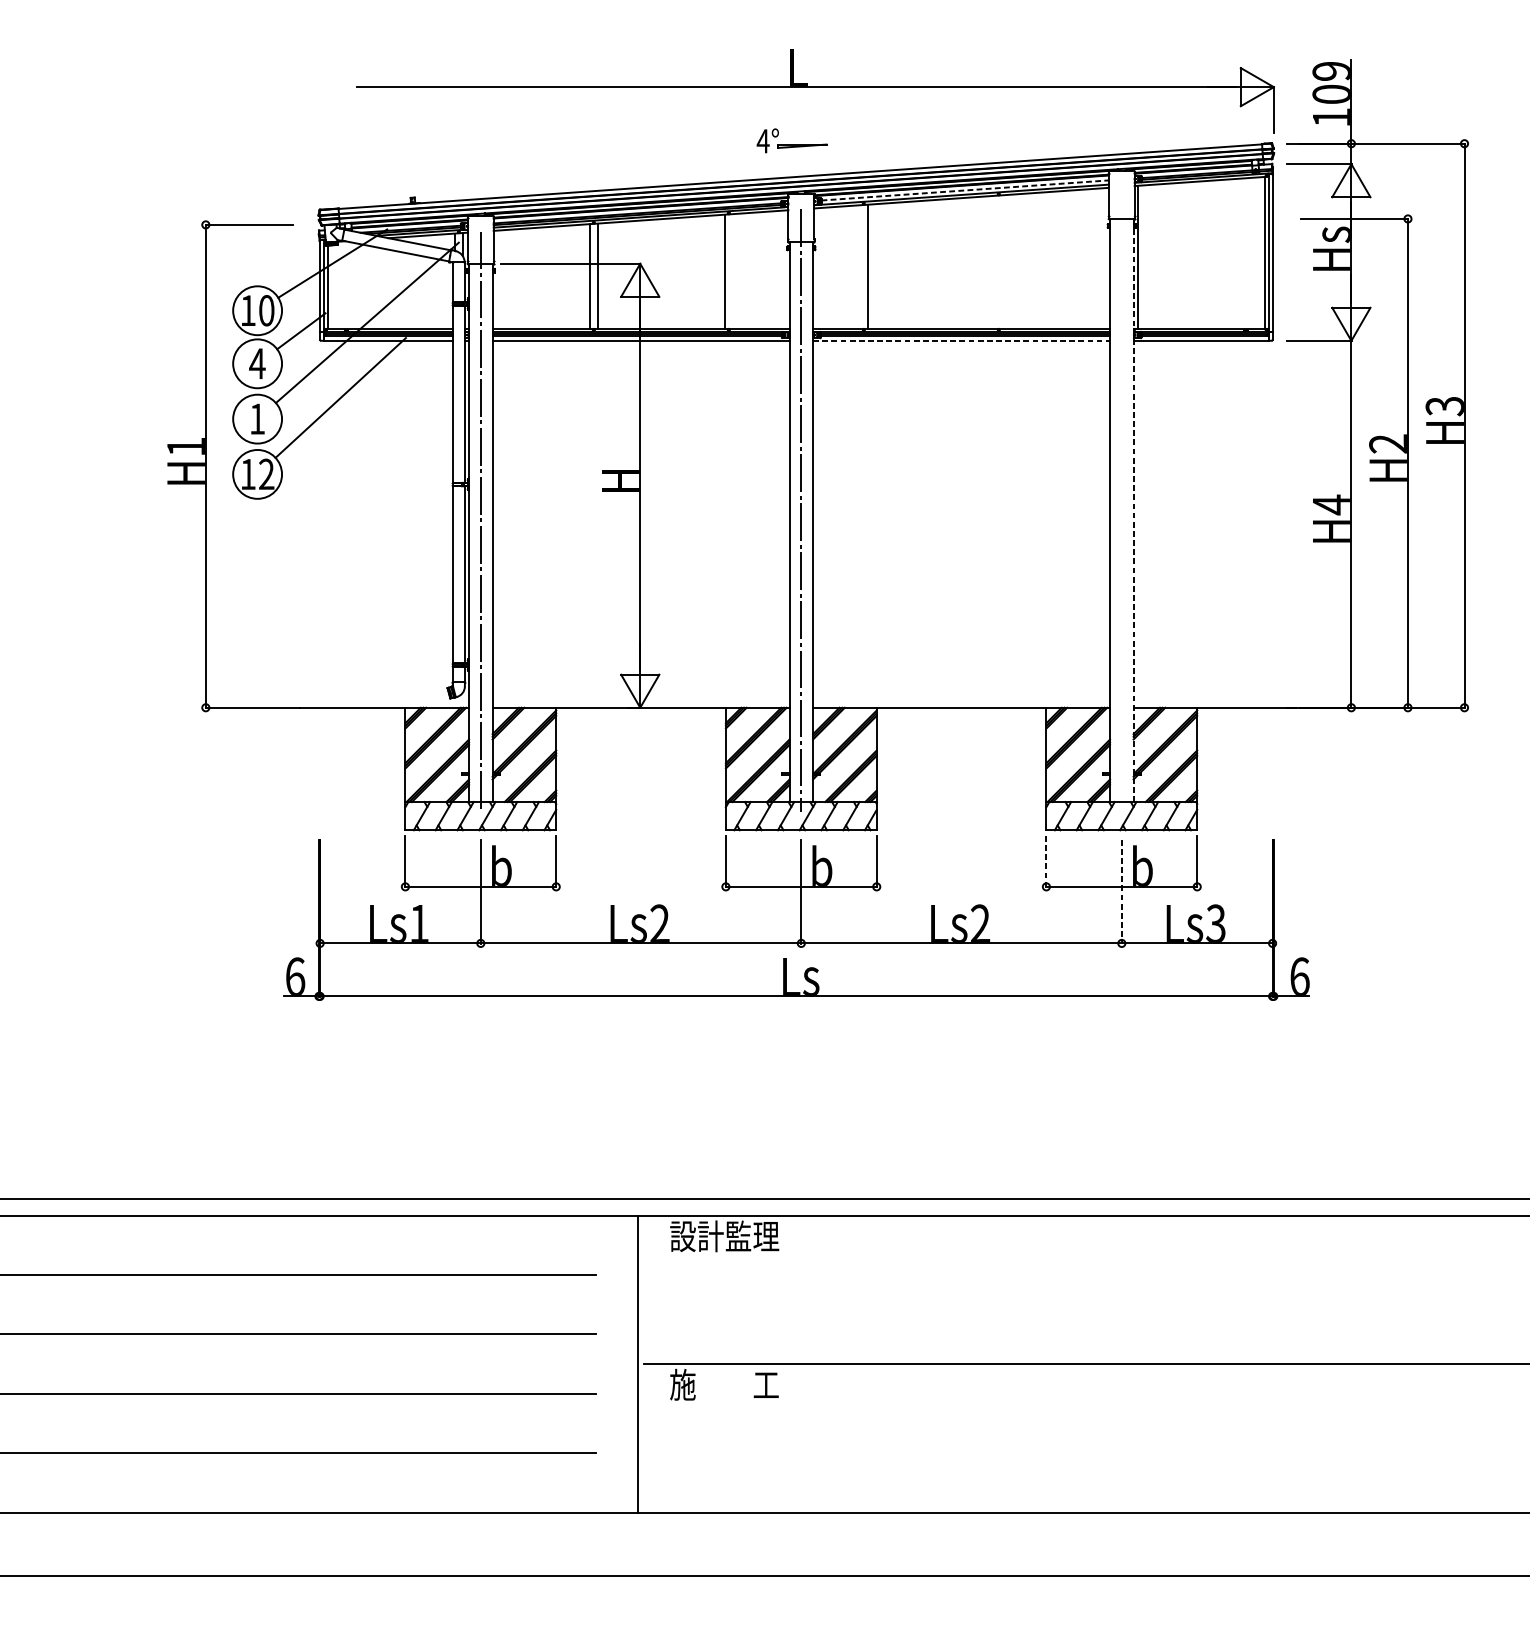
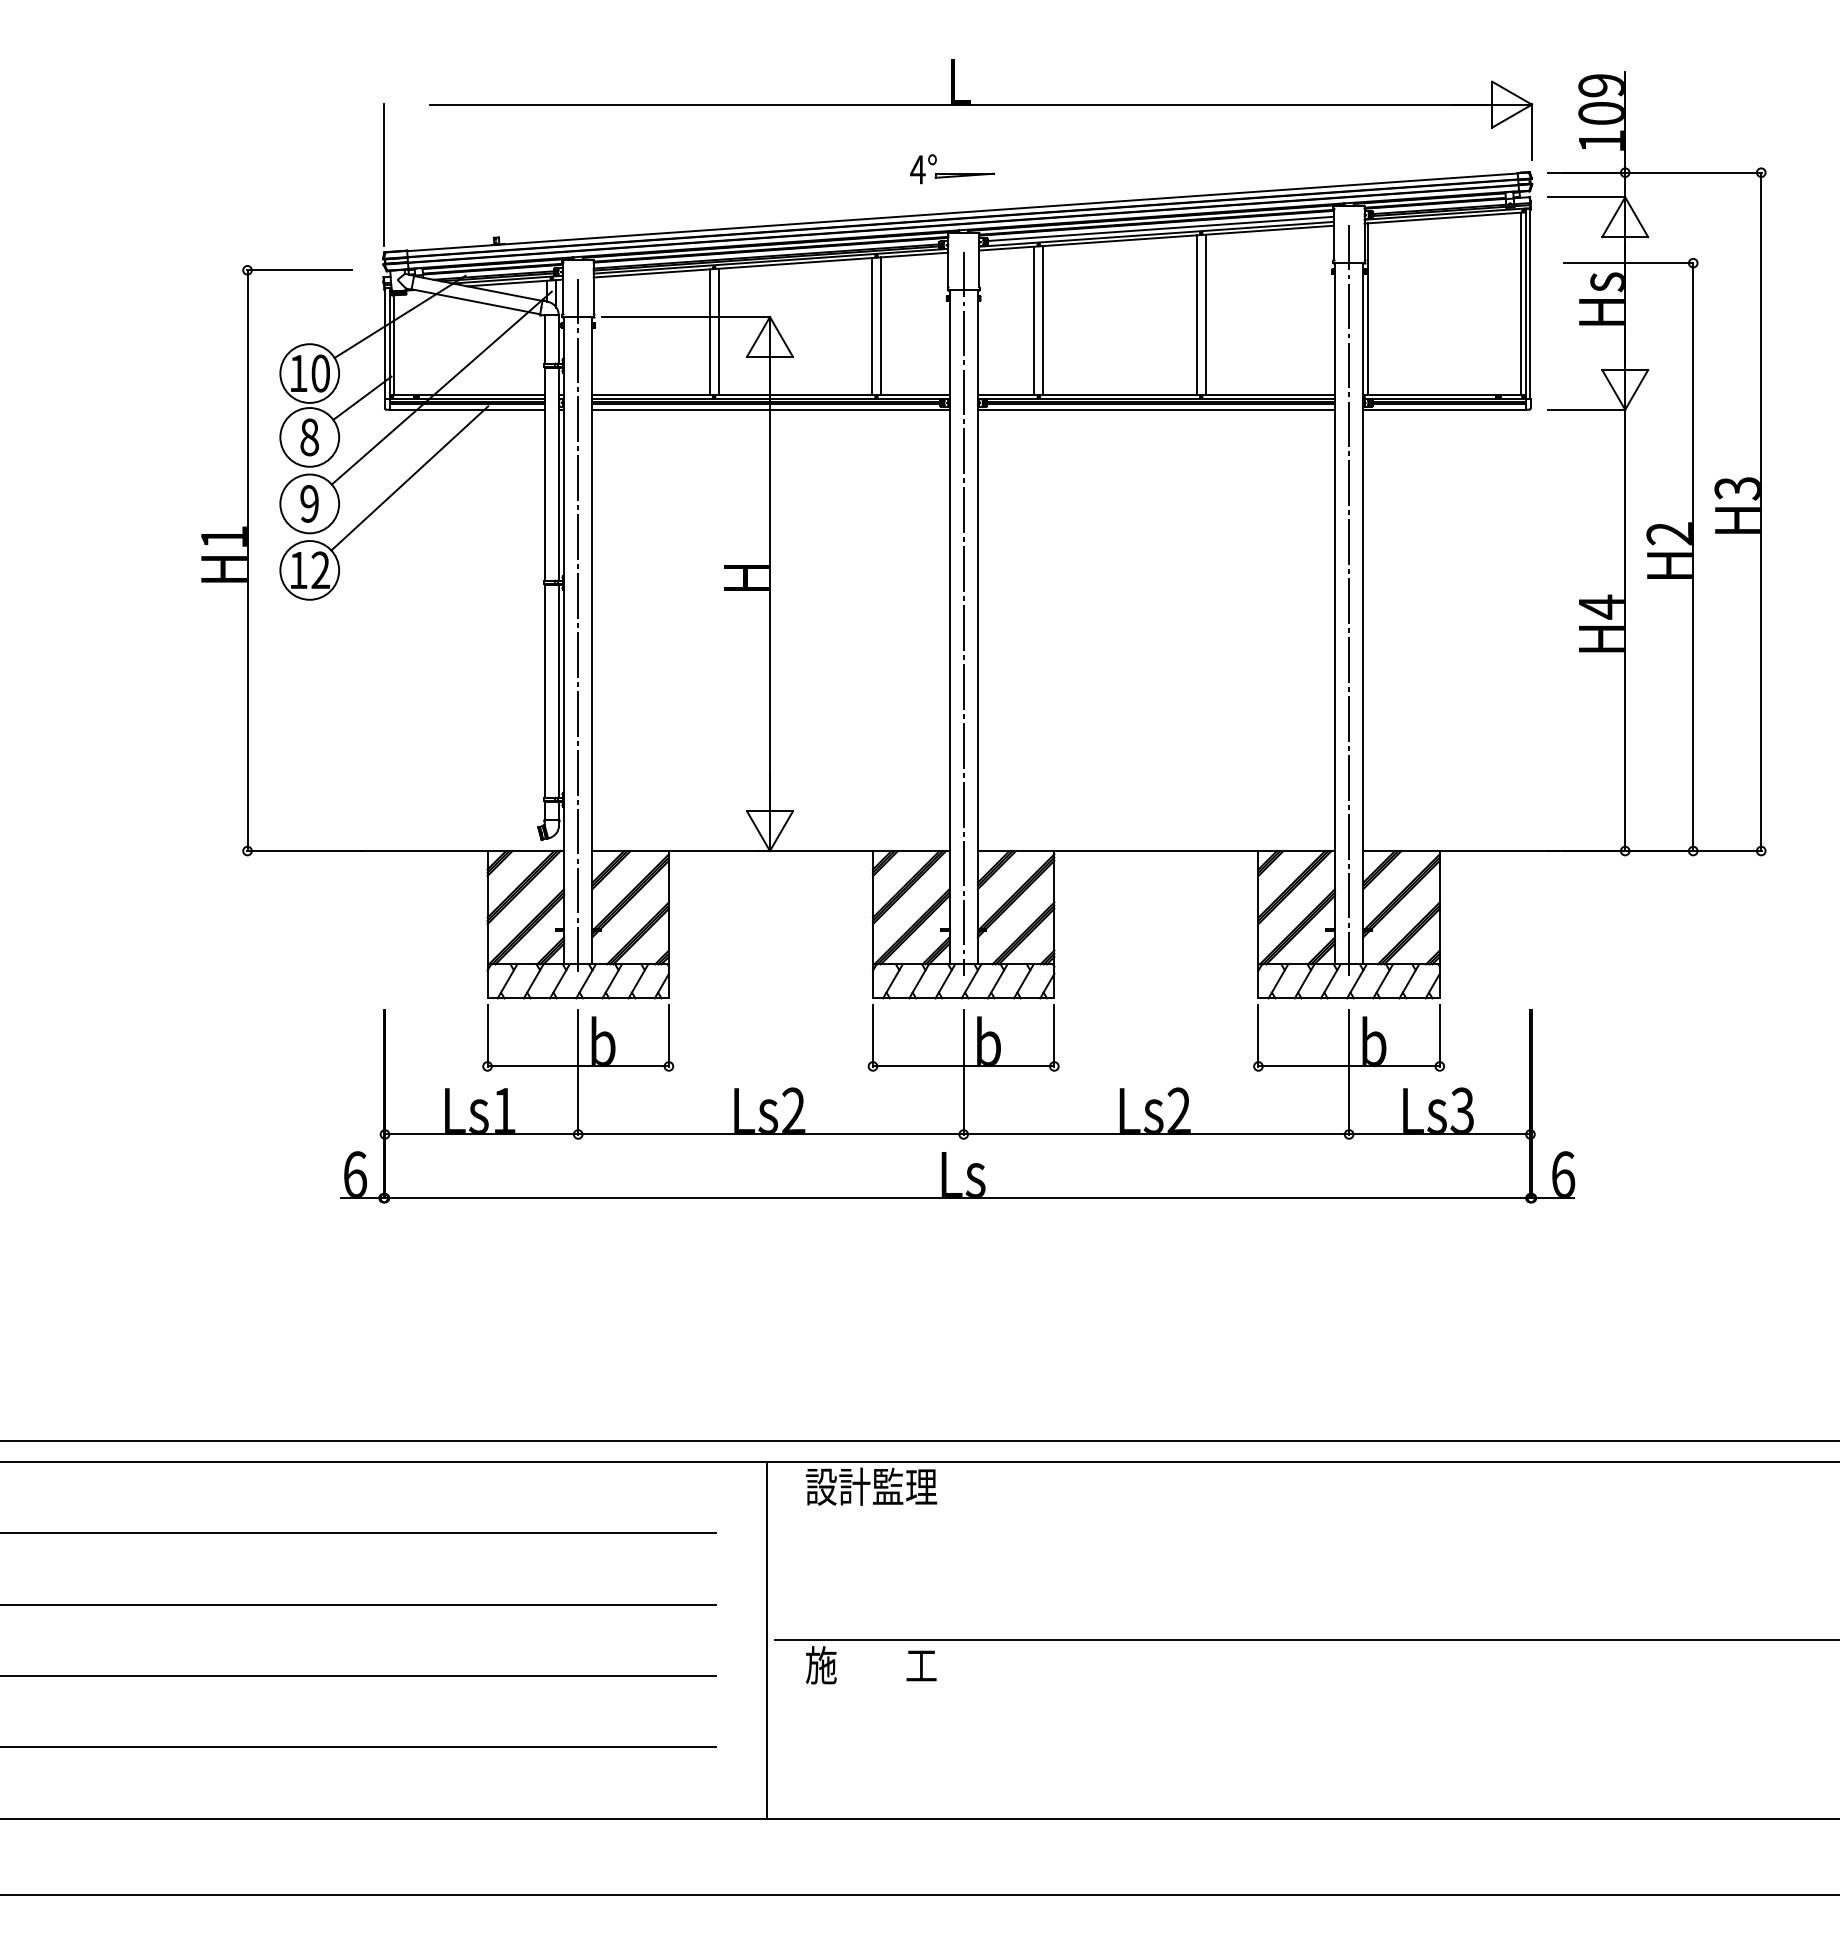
line: (318, 146) -> (383, 175), added
line: (965, 190) -> (1161, 228), dashed -> solid
line: (1002, 261) -> (1205, 314), added
line: (994, 262) -> (1196, 315), added
line: (860, 266) -> (1034, 320), added
line: (732, 271) -> (881, 326), added
line: (961, 340) -> (1156, 409), dashed -> solid
text: (257, 363) -> (309, 437), 4 -> 8
text: (257, 418) -> (309, 503), 1 -> 9
line: (1122, 498) -> (1349, 599), added
line: (1133, 510) -> (1363, 613), dashed -> solid
line: (1046, 861) -> (1258, 1035), dashed -> solid
line: (1122, 891) -> (1349, 1072), dashed -> solid

